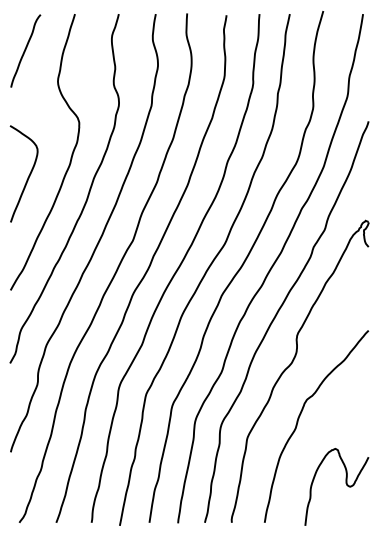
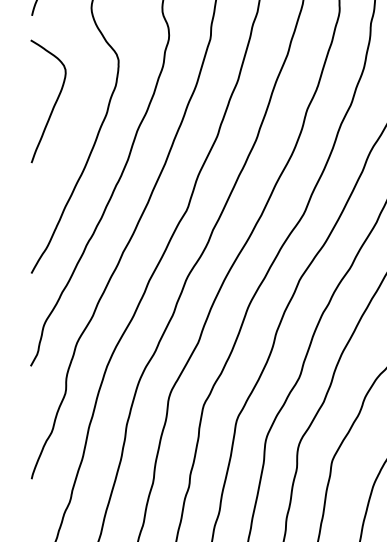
curve: (28, 175) -> (54, 103), moved

